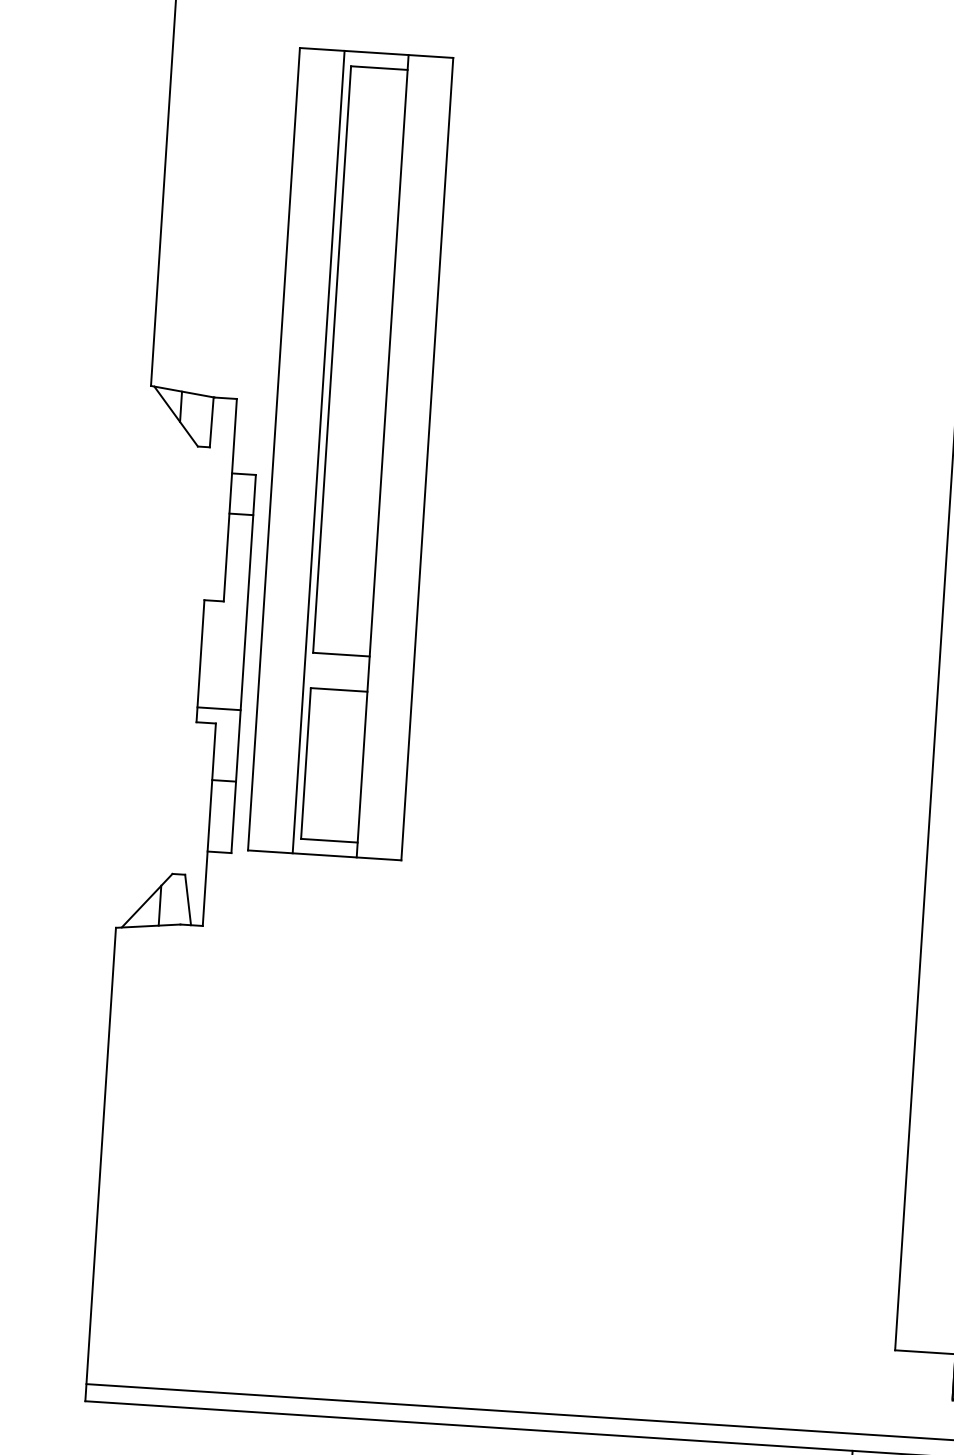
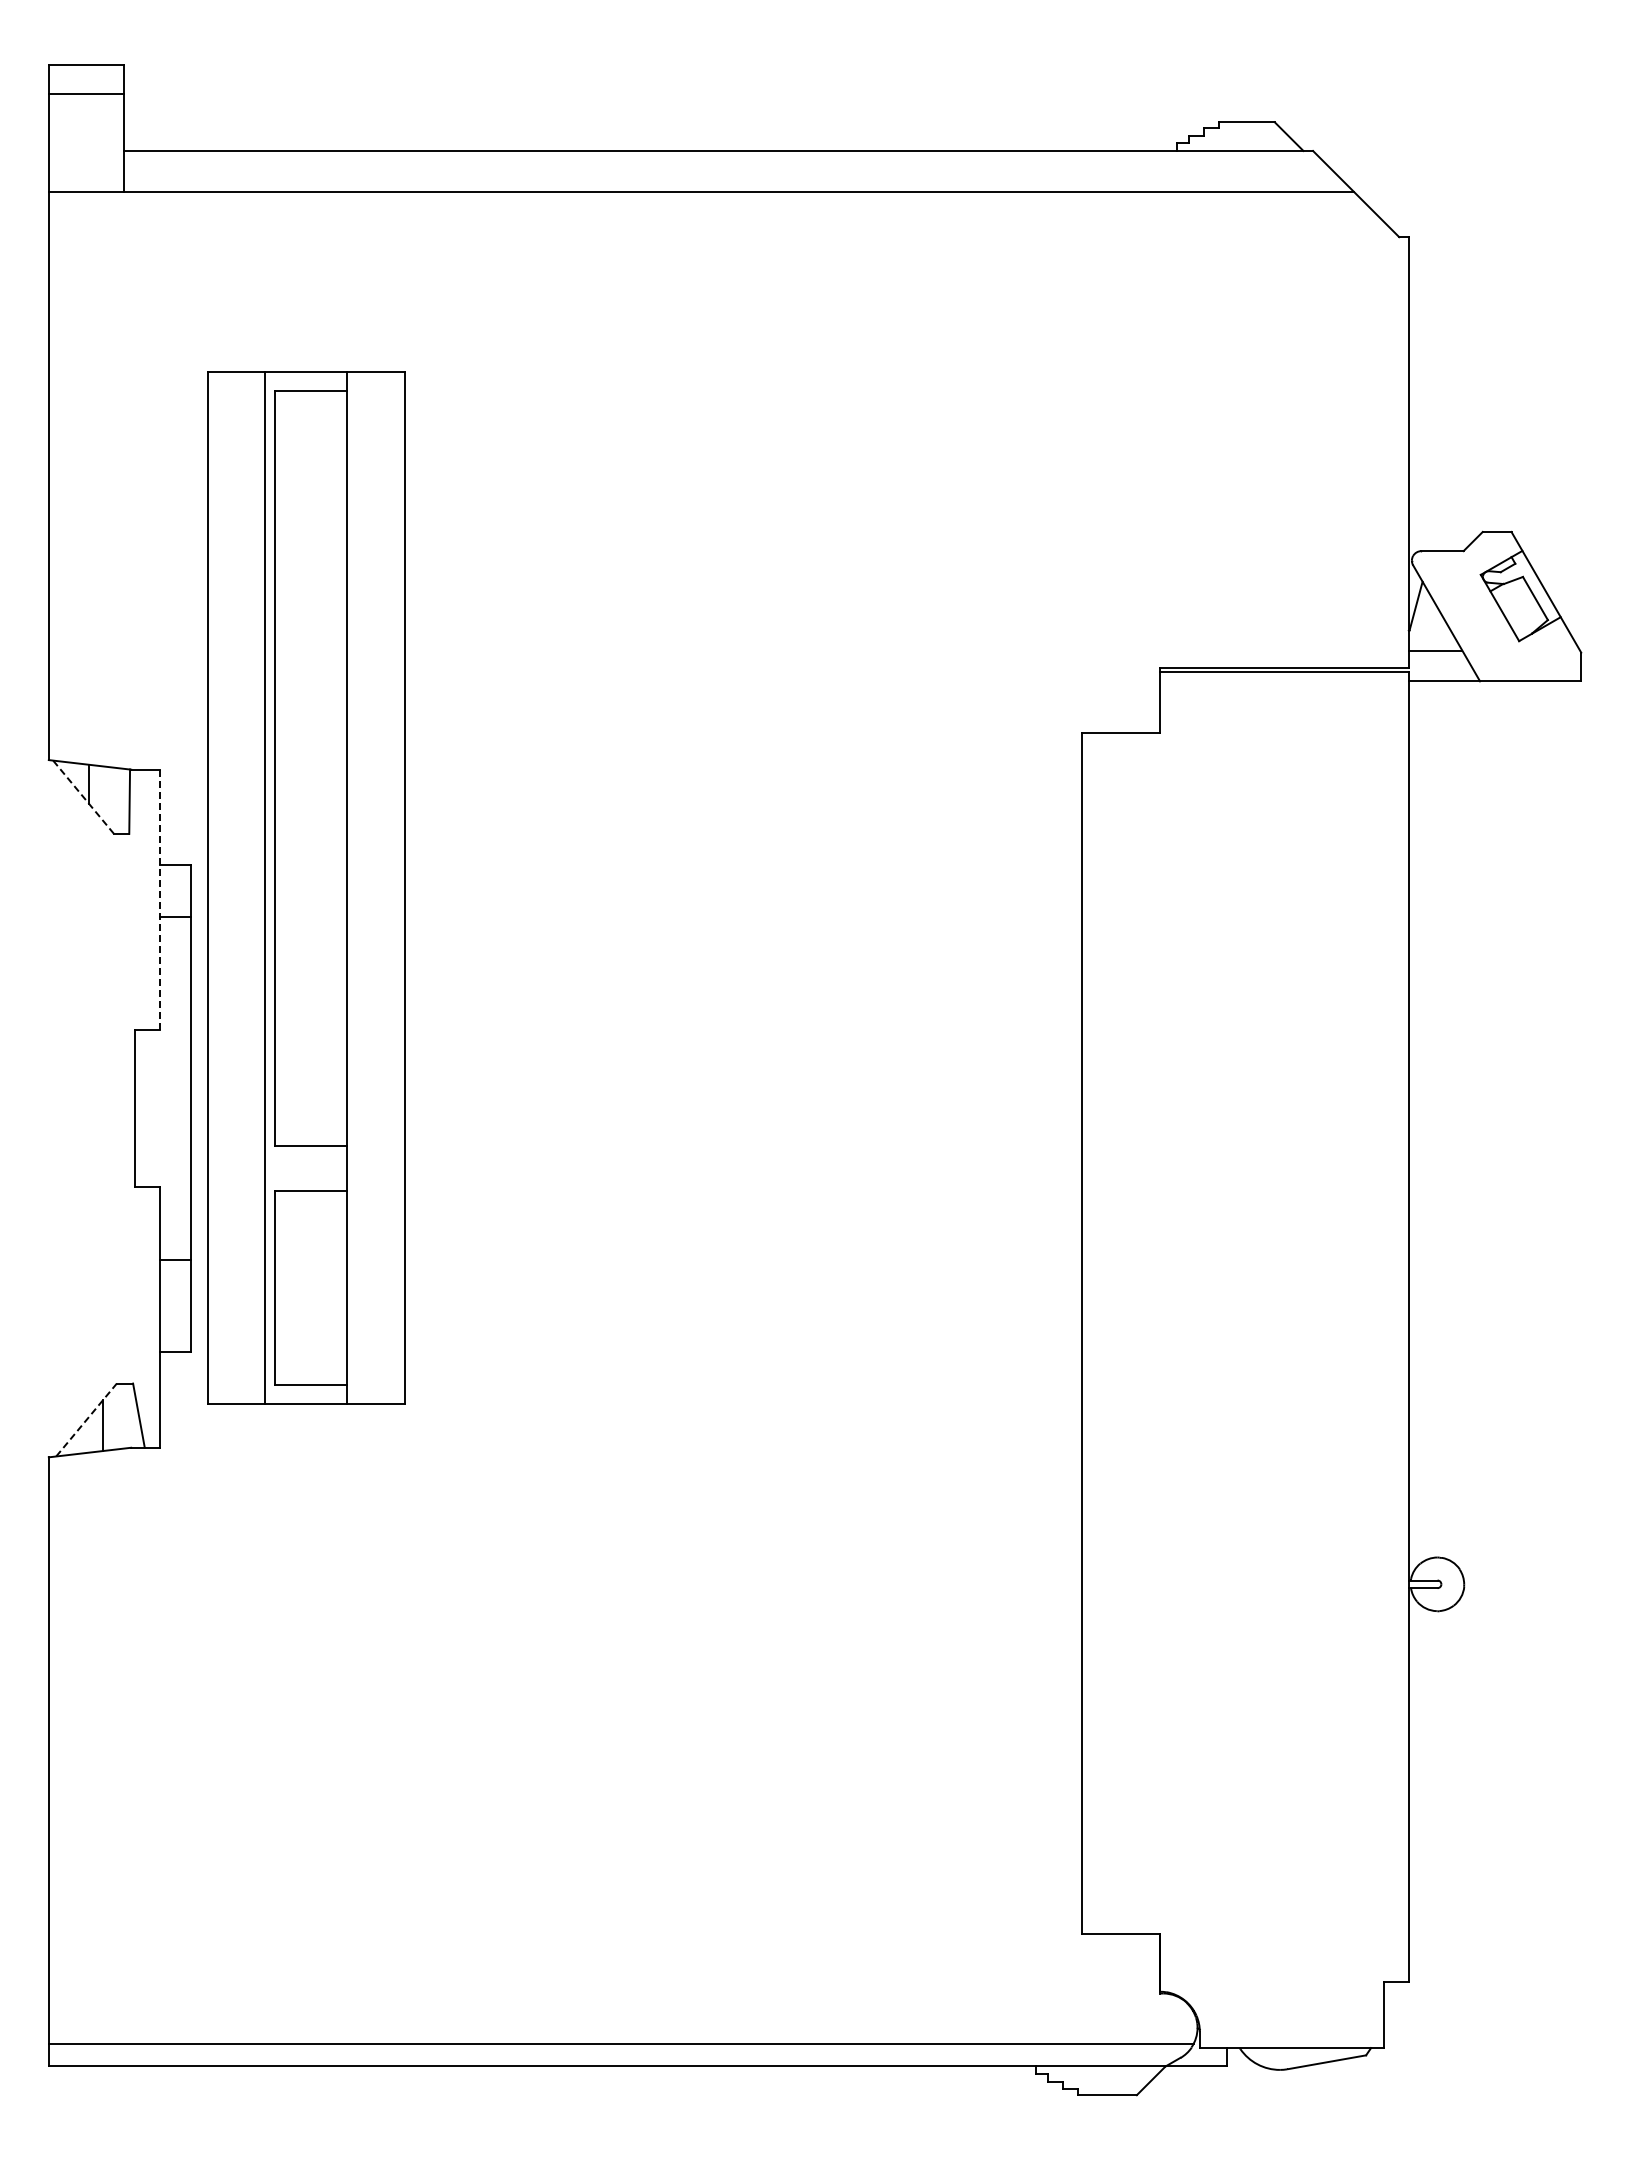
line: (176, 416) -> (83, 797), solid -> dashed
part: (350, 453) -> (306, 887), moved
line: (229, 500) -> (159, 900), solid -> dashed
line: (218, 709) -> (162, 1168), removed
line: (147, 900) -> (86, 1419), solid -> dashed

